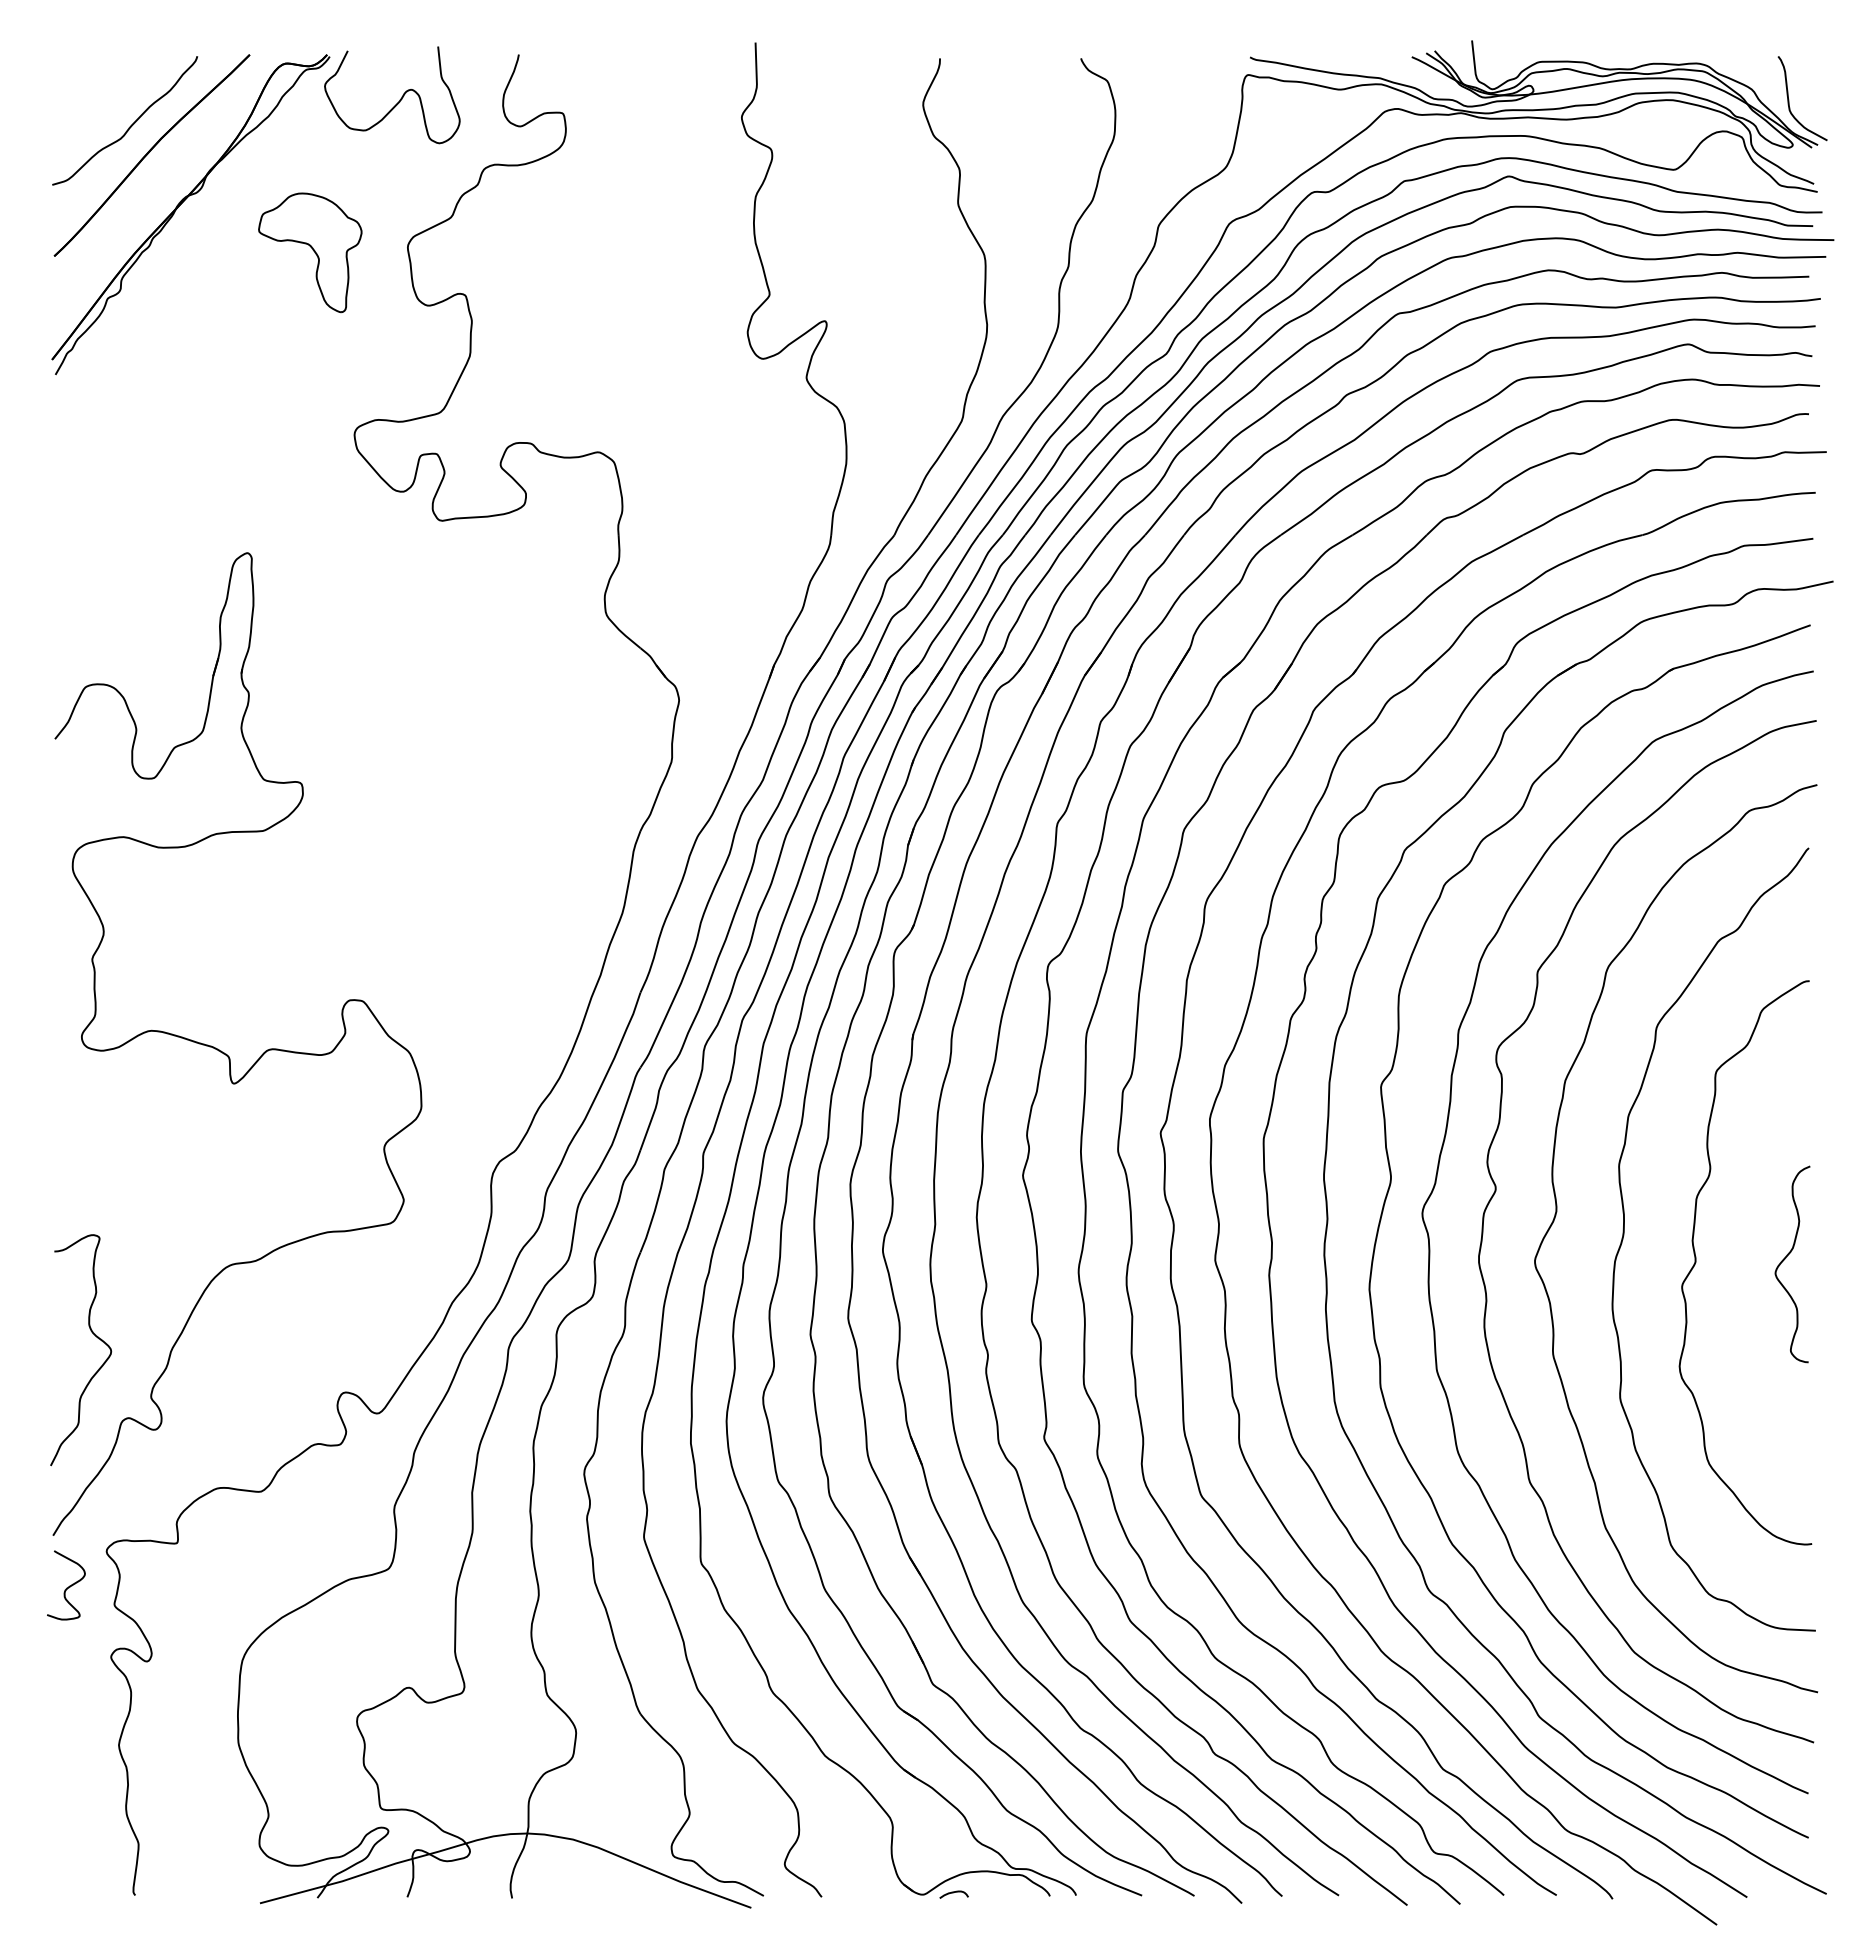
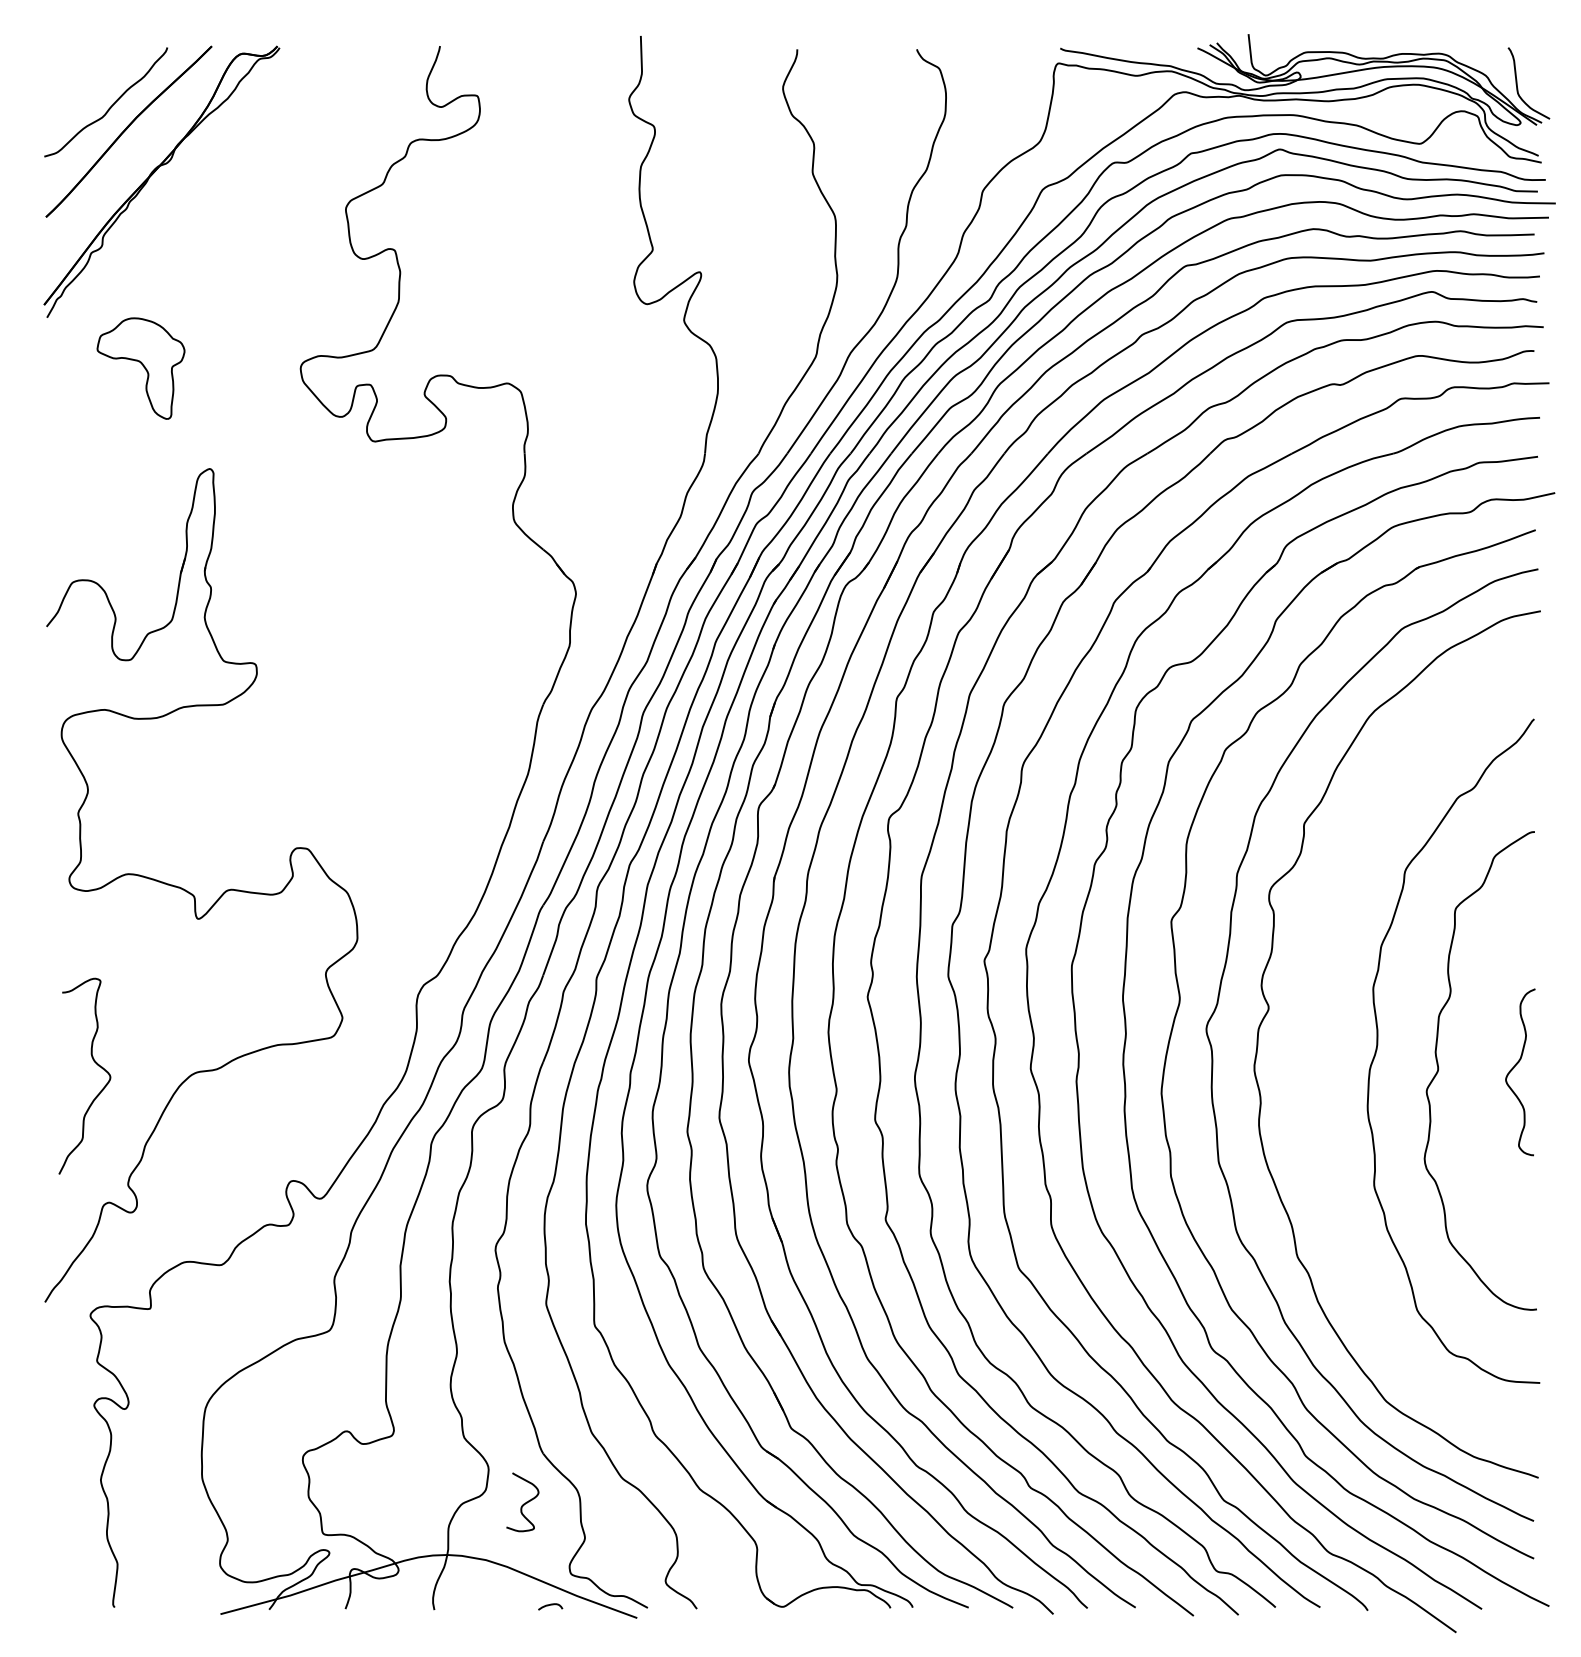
curve: (399, 99) -> (338, 84), removed
part: (310, 252) -> (141, 368), moved
curve: (1557, 1212) -> (1321, 1028), removed
curve: (95, 1336) -> (97, 1064), moved
curve: (66, 1587) -> (522, 1504), moved
curve: (953, 1893) -> (550, 1605), moved

